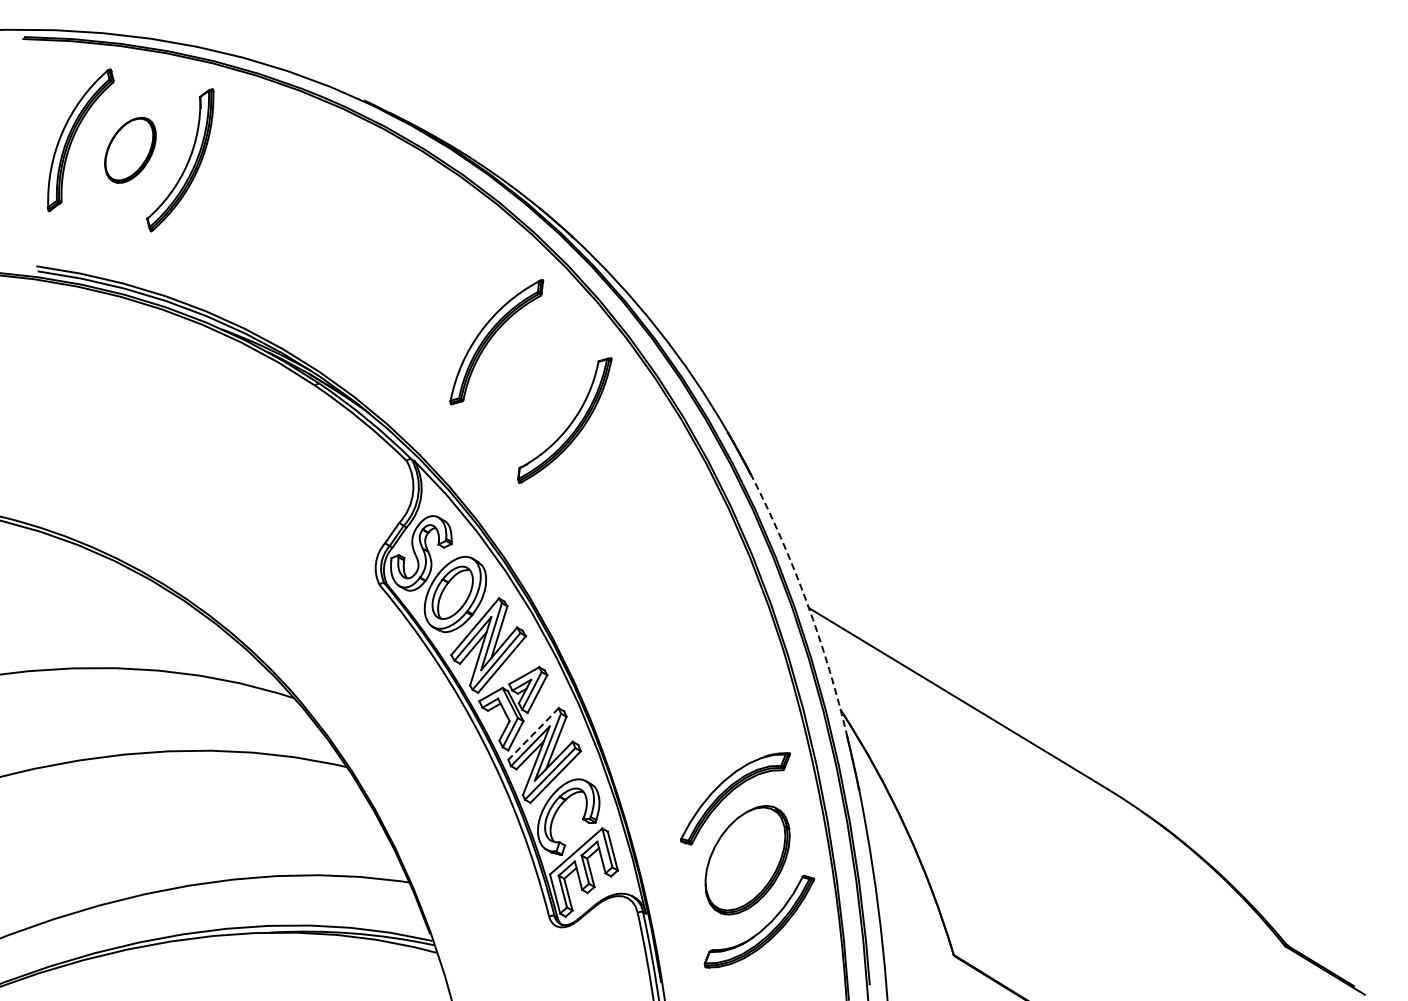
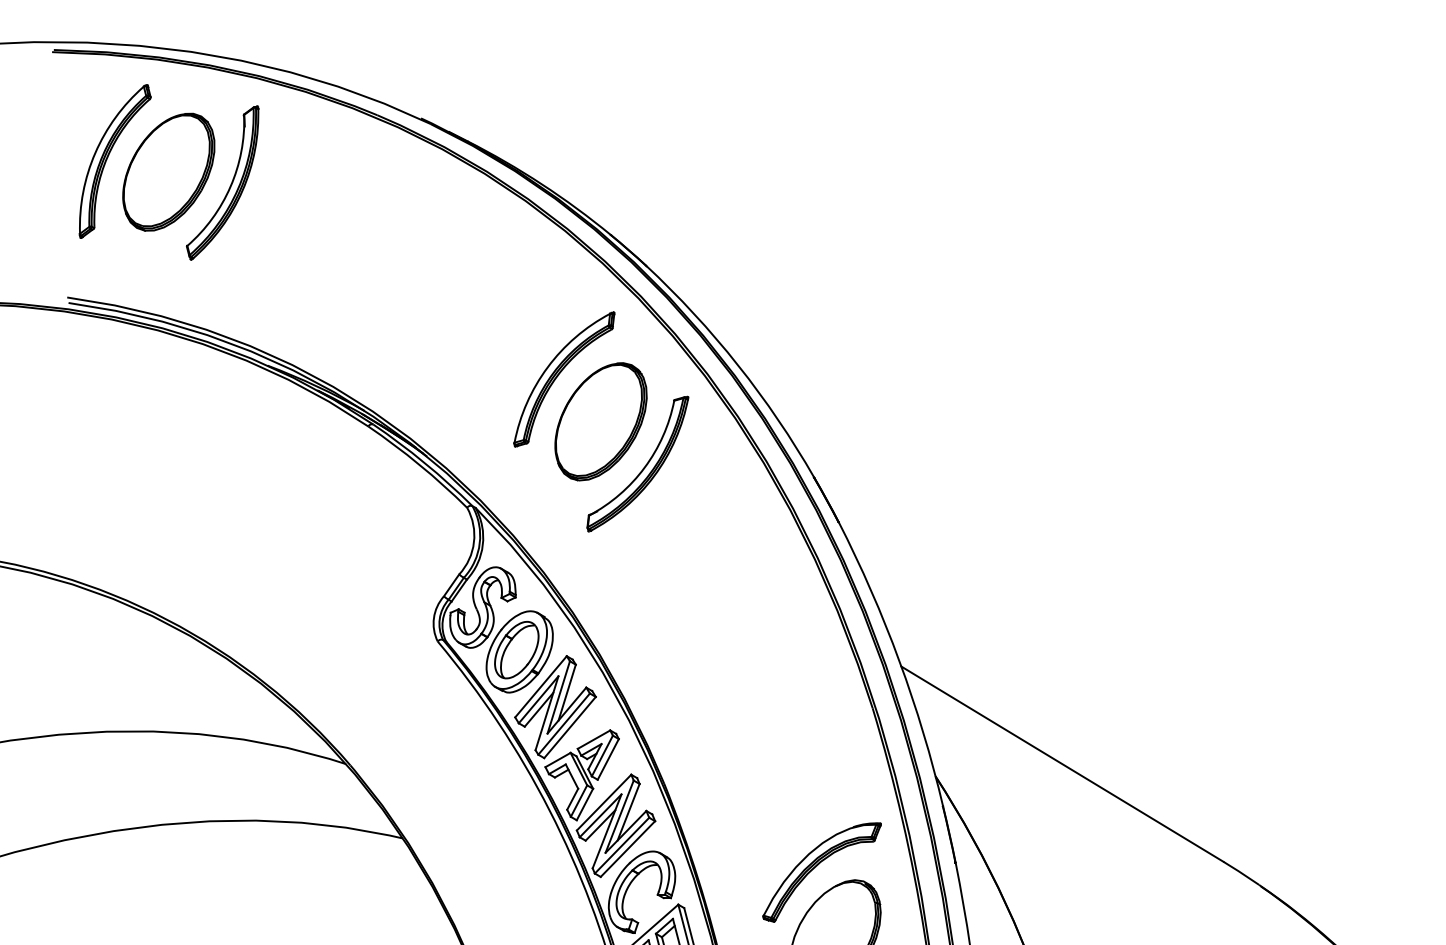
part: (130, 150) -> (168, 172), size x1.67
part: (530, 381) -> (600, 421), added
arc: (807, 603) -> (899, 661), dashed -> solid
line: (533, 734) -> (604, 803), dashed -> solid

